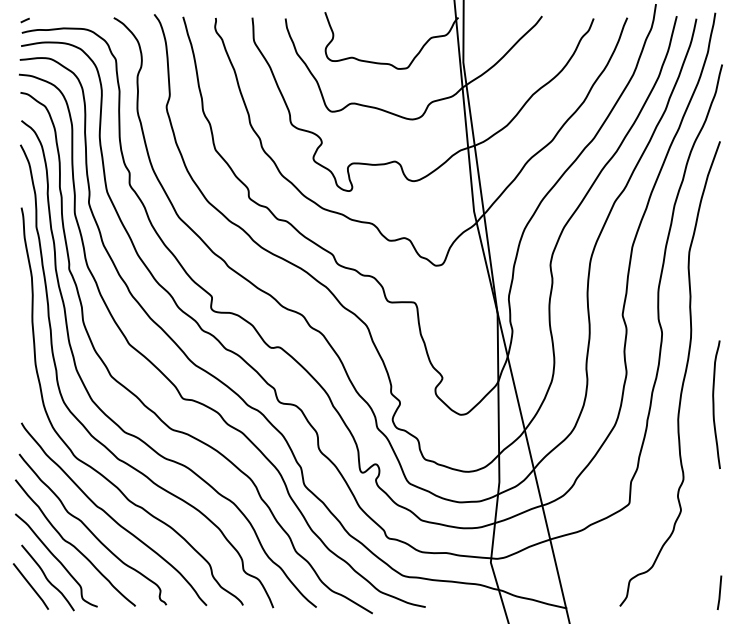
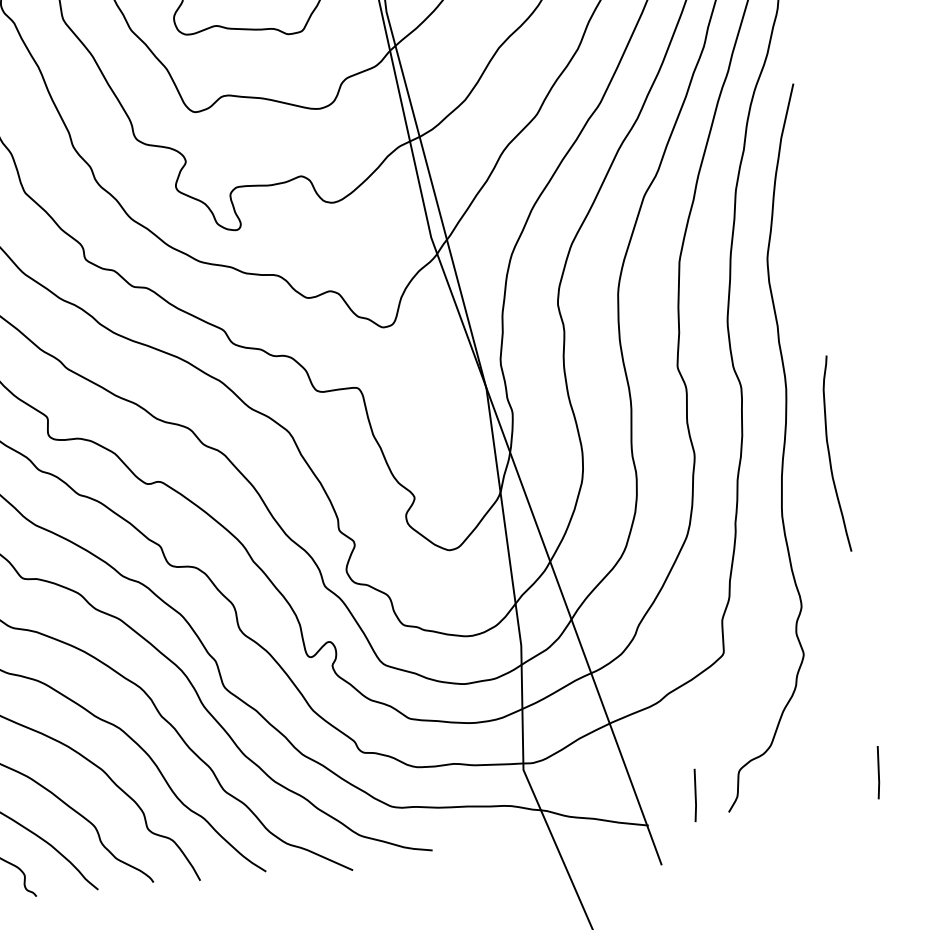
curve: (714, 404) -> (830, 454), moved
line: (599, 592) -> (694, 795), added

